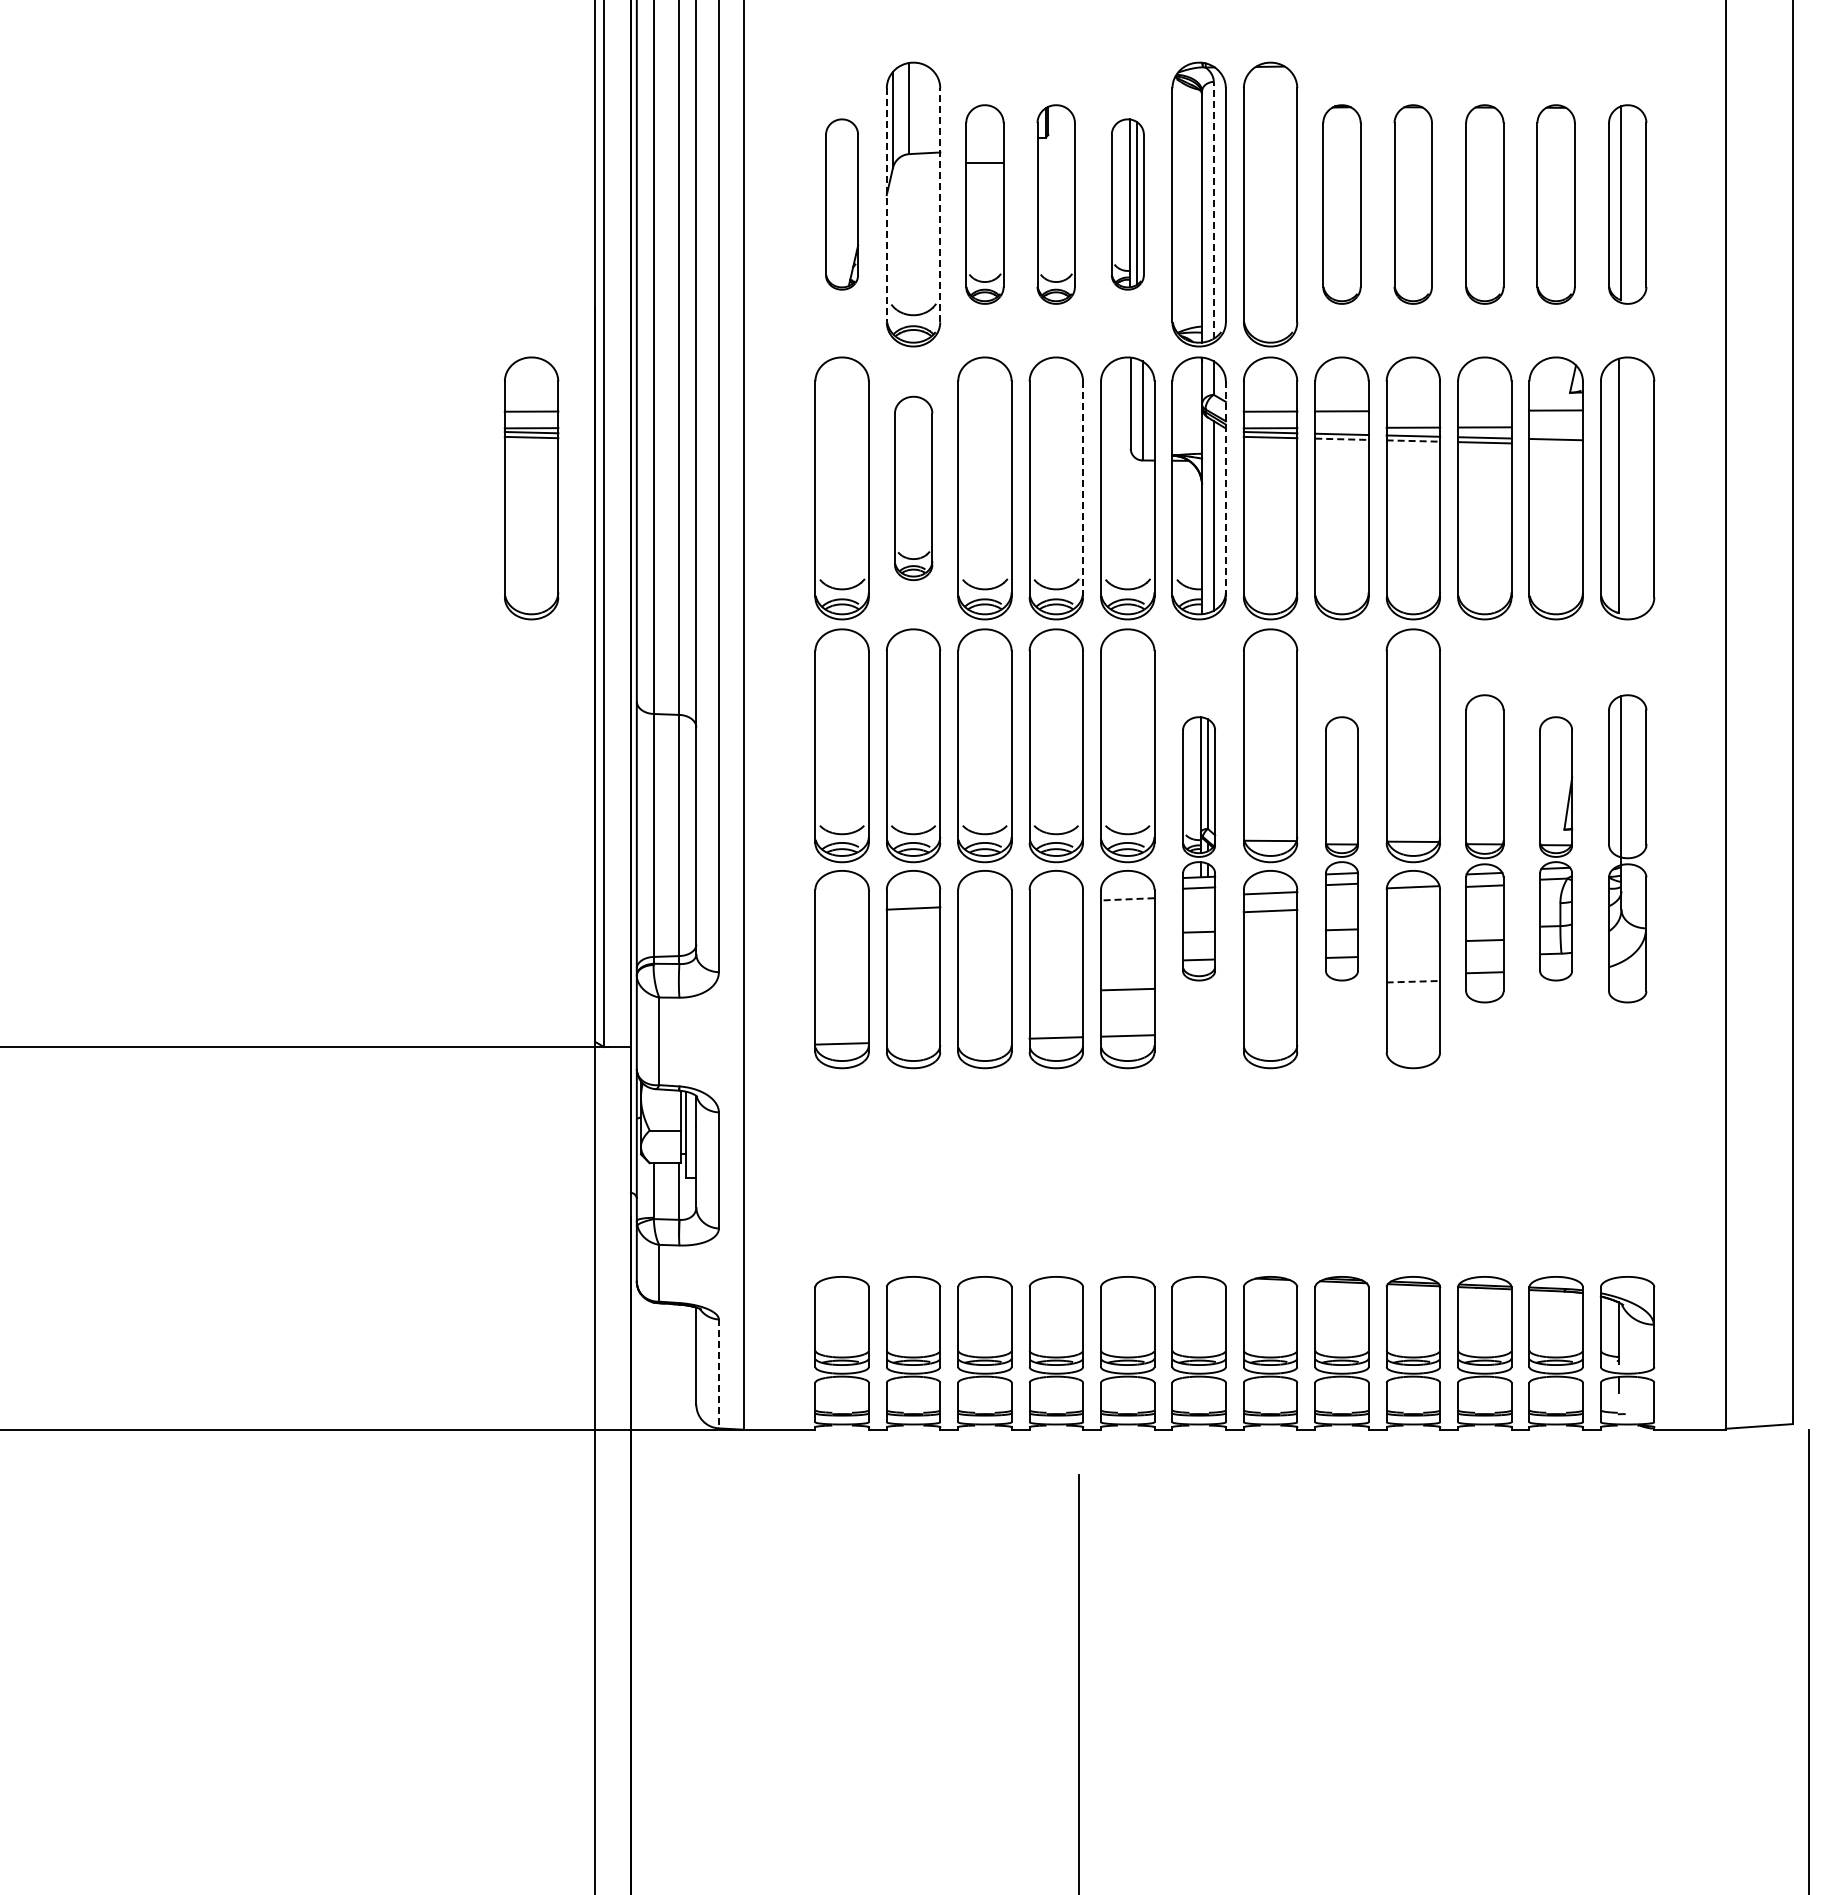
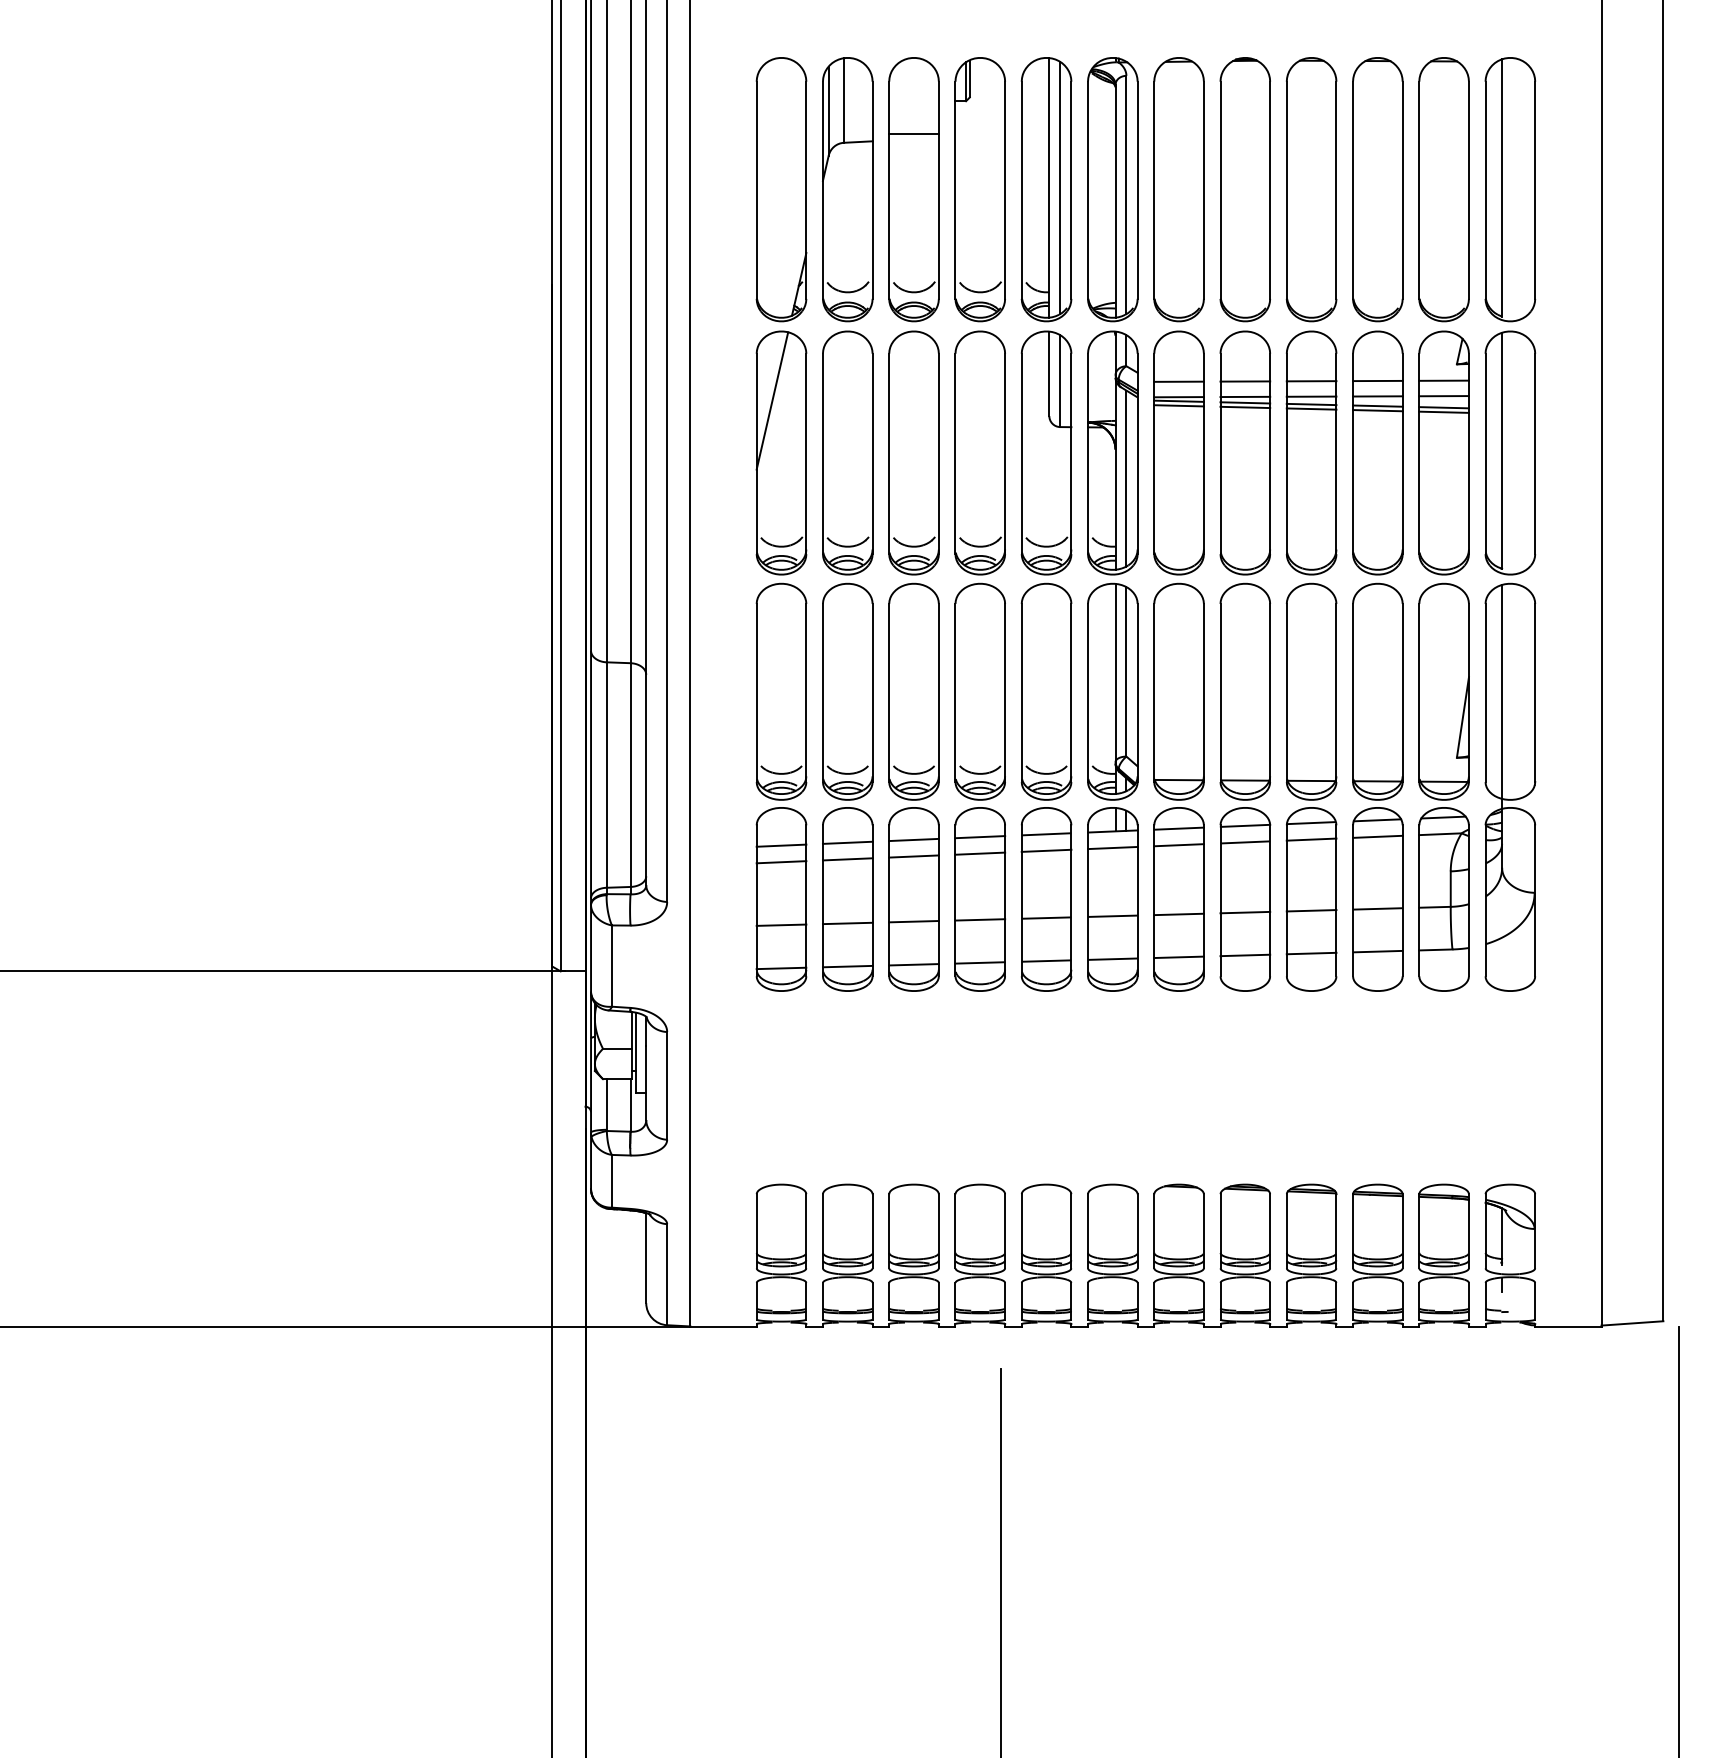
part: (841, 204) -> (780, 189), size x1.67
part: (984, 204) -> (913, 189), size x1.43
part: (1055, 204) -> (979, 189), size x1.43
part: (1127, 204) -> (1046, 189), size x1.67
part: (1341, 204) -> (1244, 189), size x1.43
part: (1412, 204) -> (1310, 189), size x1.43
part: (1484, 204) -> (1377, 189), size x1.43
part: (1555, 204) -> (1443, 189), size x1.43
part: (1627, 204) -> (1510, 189), size x1.43
line: (886, 205) -> (822, 190), dashed -> solid
line: (940, 205) -> (872, 190), dashed -> solid
line: (1213, 209) -> (1126, 194), dashed -> solid
line: (1413, 410) -> (1311, 380), added
line: (1484, 410) -> (1377, 380), added
line: (1341, 427) -> (1244, 396), added
line: (1555, 427) -> (1443, 396), added
line: (832, 432) -> (772, 401), added
line: (1341, 439) -> (1244, 407), dashed -> solid
line: (1413, 441) -> (1311, 409), dashed -> solid
line: (1555, 444) -> (1443, 412), added
part: (531, 488) -> (493, 453), removed
part: (913, 488) -> (847, 453), size x1.43
line: (1083, 489) -> (1005, 454), dashed -> solid
line: (1225, 489) -> (1137, 454), dashed -> solid
part: (1198, 848) -> (1112, 787), size x1.67
part: (1341, 848) -> (1244, 787), size x1.67
part: (1484, 848) -> (1377, 787), size x1.43
part: (1555, 848) -> (1443, 787), size x1.67
part: (1627, 848) -> (1510, 787), size x1.43
line: (1128, 899) -> (1047, 834), dashed -> solid
line: (1056, 902) -> (980, 837), added
line: (1413, 904) -> (1311, 839), added
line: (984, 905) -> (913, 840), added
line: (841, 911) -> (780, 845), added
line: (1127, 917) -> (1046, 851), added
line: (1056, 920) -> (980, 853), added
line: (984, 923) -> (913, 856), added
line: (913, 926) -> (847, 859), added
line: (841, 929) -> (780, 862), added
line: (1413, 981) -> (1311, 910), dashed -> solid
line: (1270, 985) -> (1179, 914), added
line: (1056, 991) -> (980, 919), added
line: (984, 993) -> (913, 921), added
line: (913, 995) -> (847, 923), added
line: (841, 997) -> (780, 925), added
line: (1413, 1027) -> (1311, 953), added
line: (1270, 1031) -> (1179, 956), added
line: (984, 1039) -> (913, 964), added
line: (913, 1041) -> (847, 966), added
line: (718, 1374) -> (666, 1275), dashed -> solid

